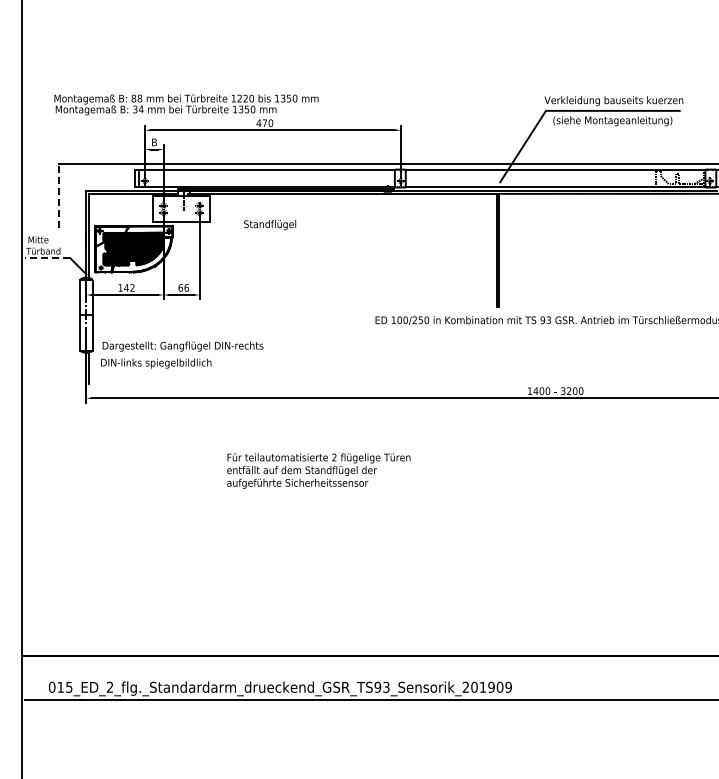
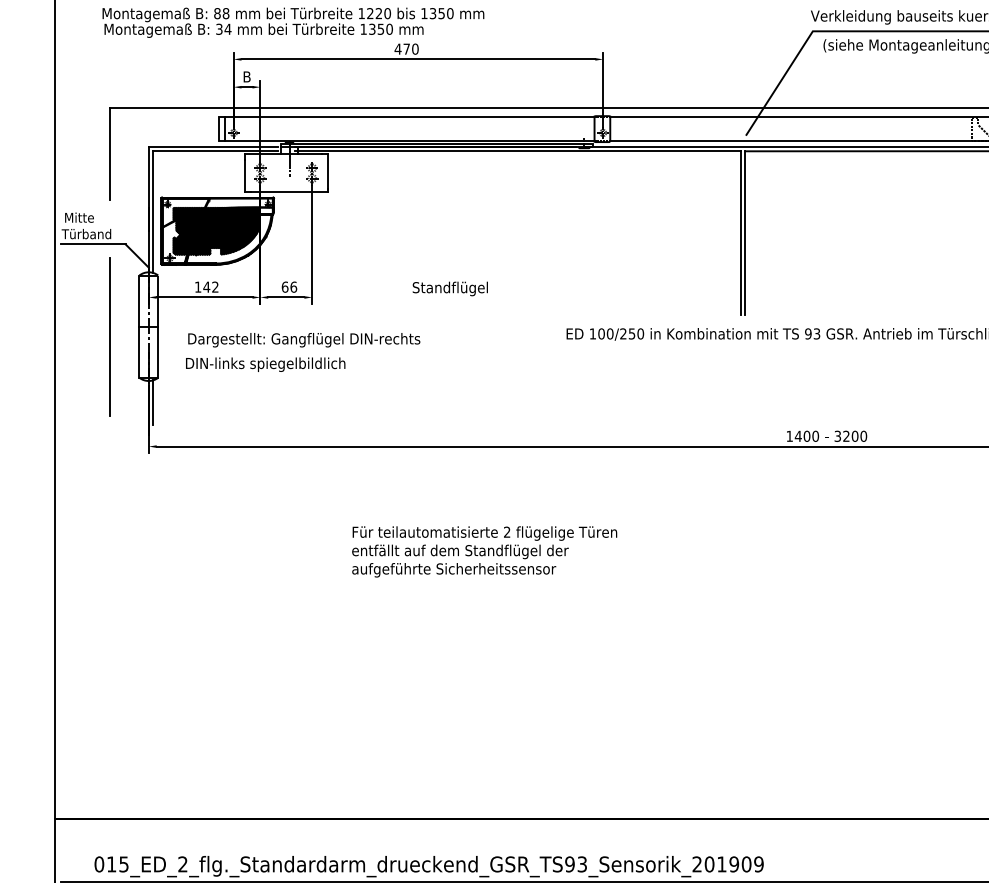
line: (59, 195) -> (109, 153), dashed -> solid
text: (270, 225) -> (450, 289), moved
line: (47, 258) -> (92, 244), dashed -> solid
line: (59, 322) -> (109, 337), added
text: (182, 354) -> (303, 351), moved

